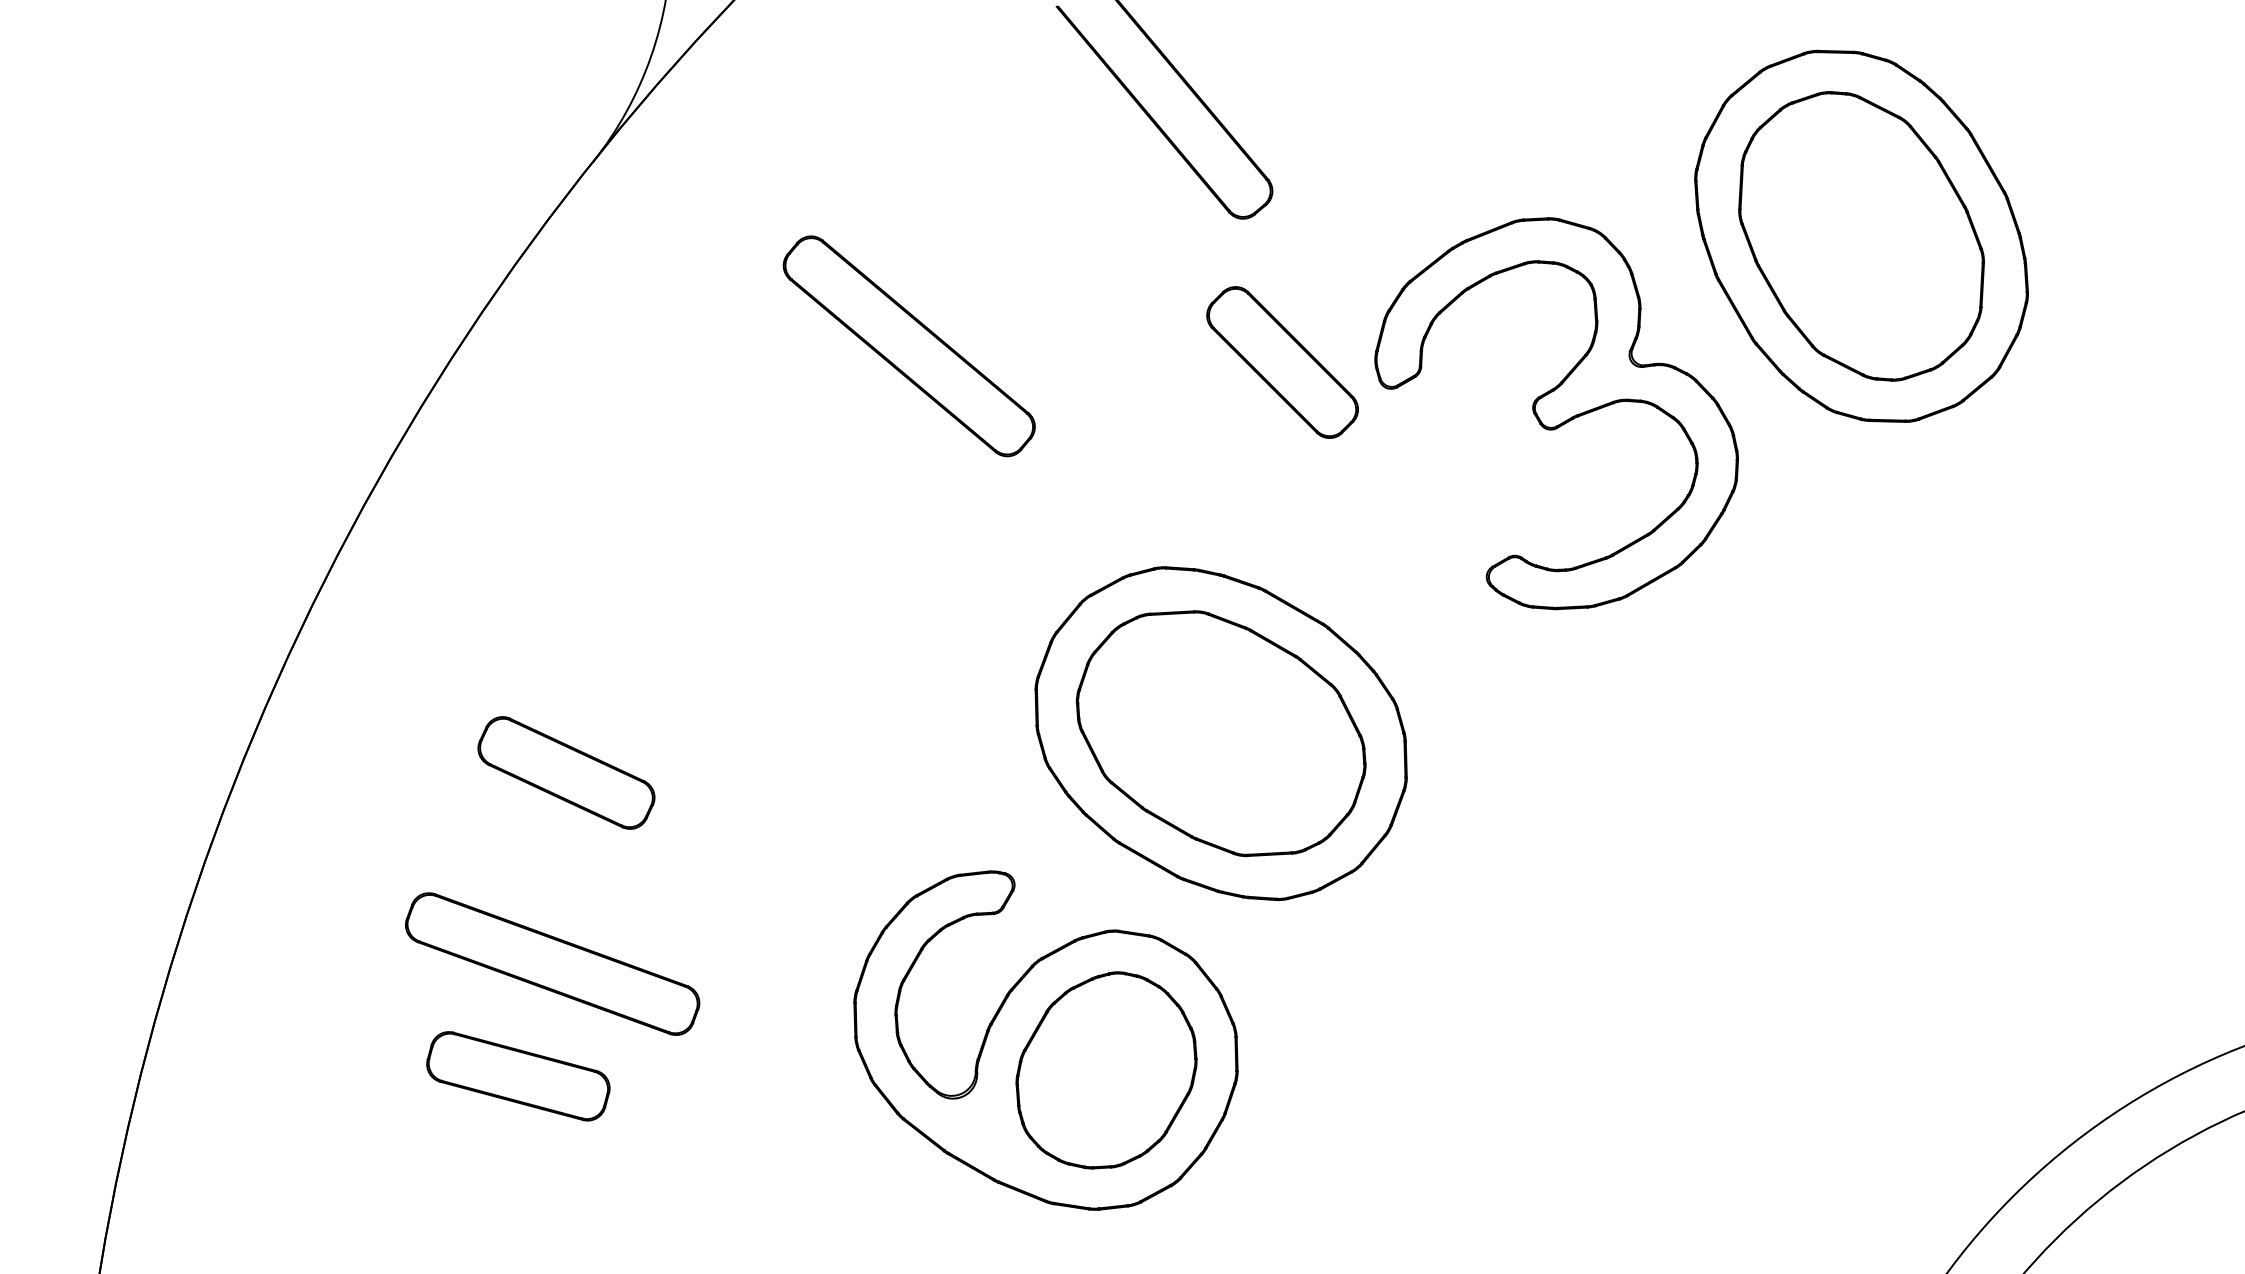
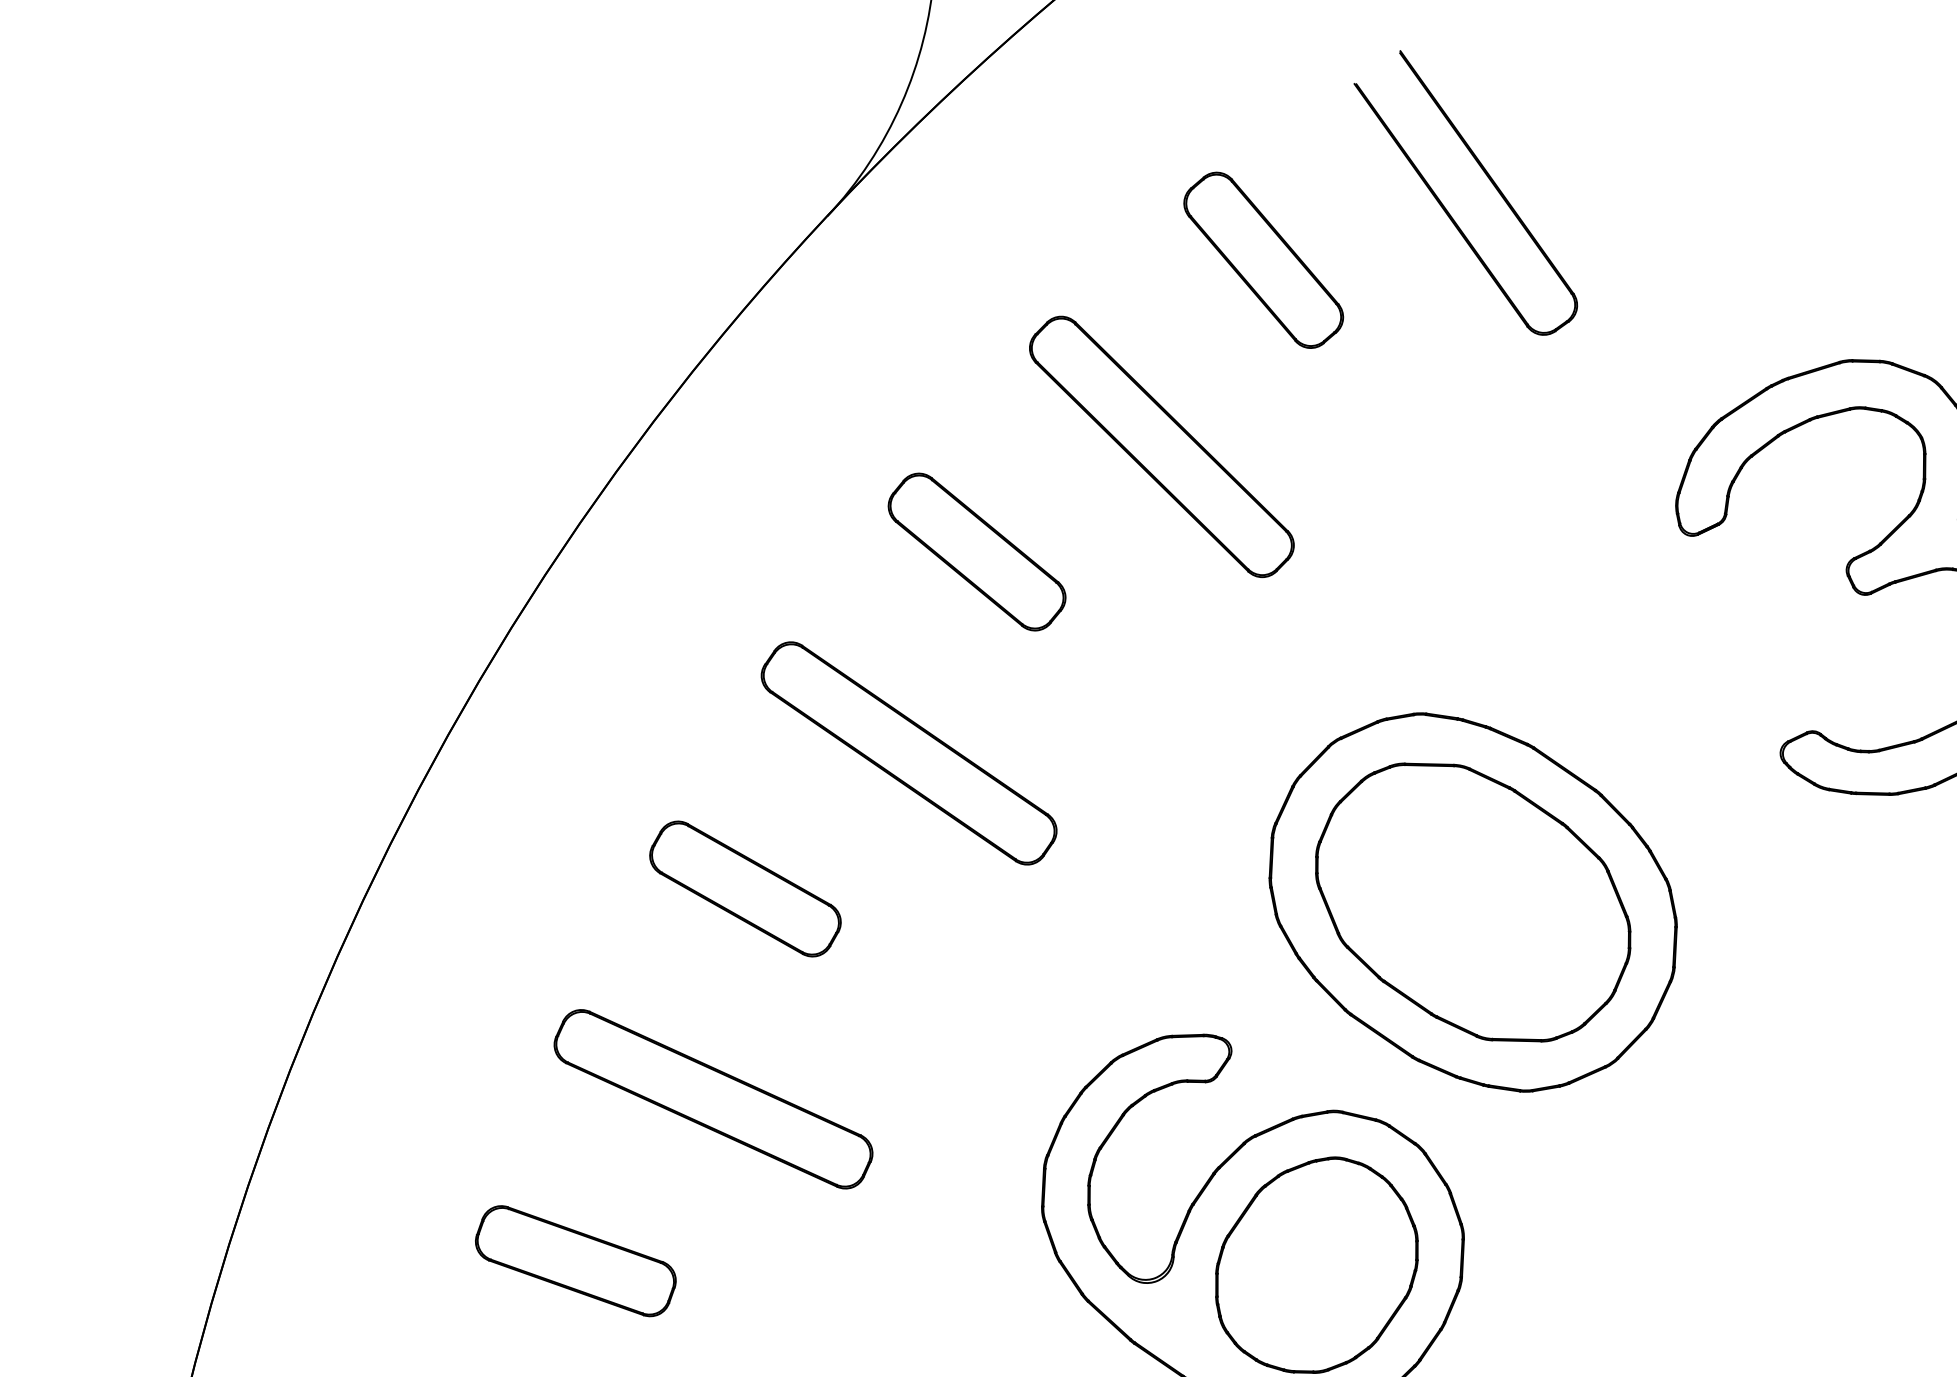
part: (1282, 362) -> (1263, 260), moved
part: (750, 453) -> (976, 551), added
part: (703, 639) -> (908, 753), added
part: (518, 1076) -> (575, 1261), moved

